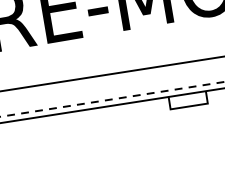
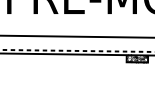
hatch: (186, 99) -> (136, 58), added

